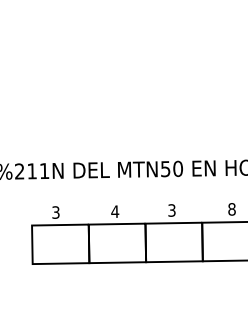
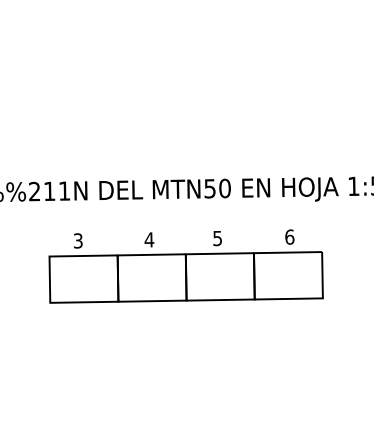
text: (231, 208) -> (289, 236), 8 -> 6
text: (171, 209) -> (217, 237), 3 -> 5

